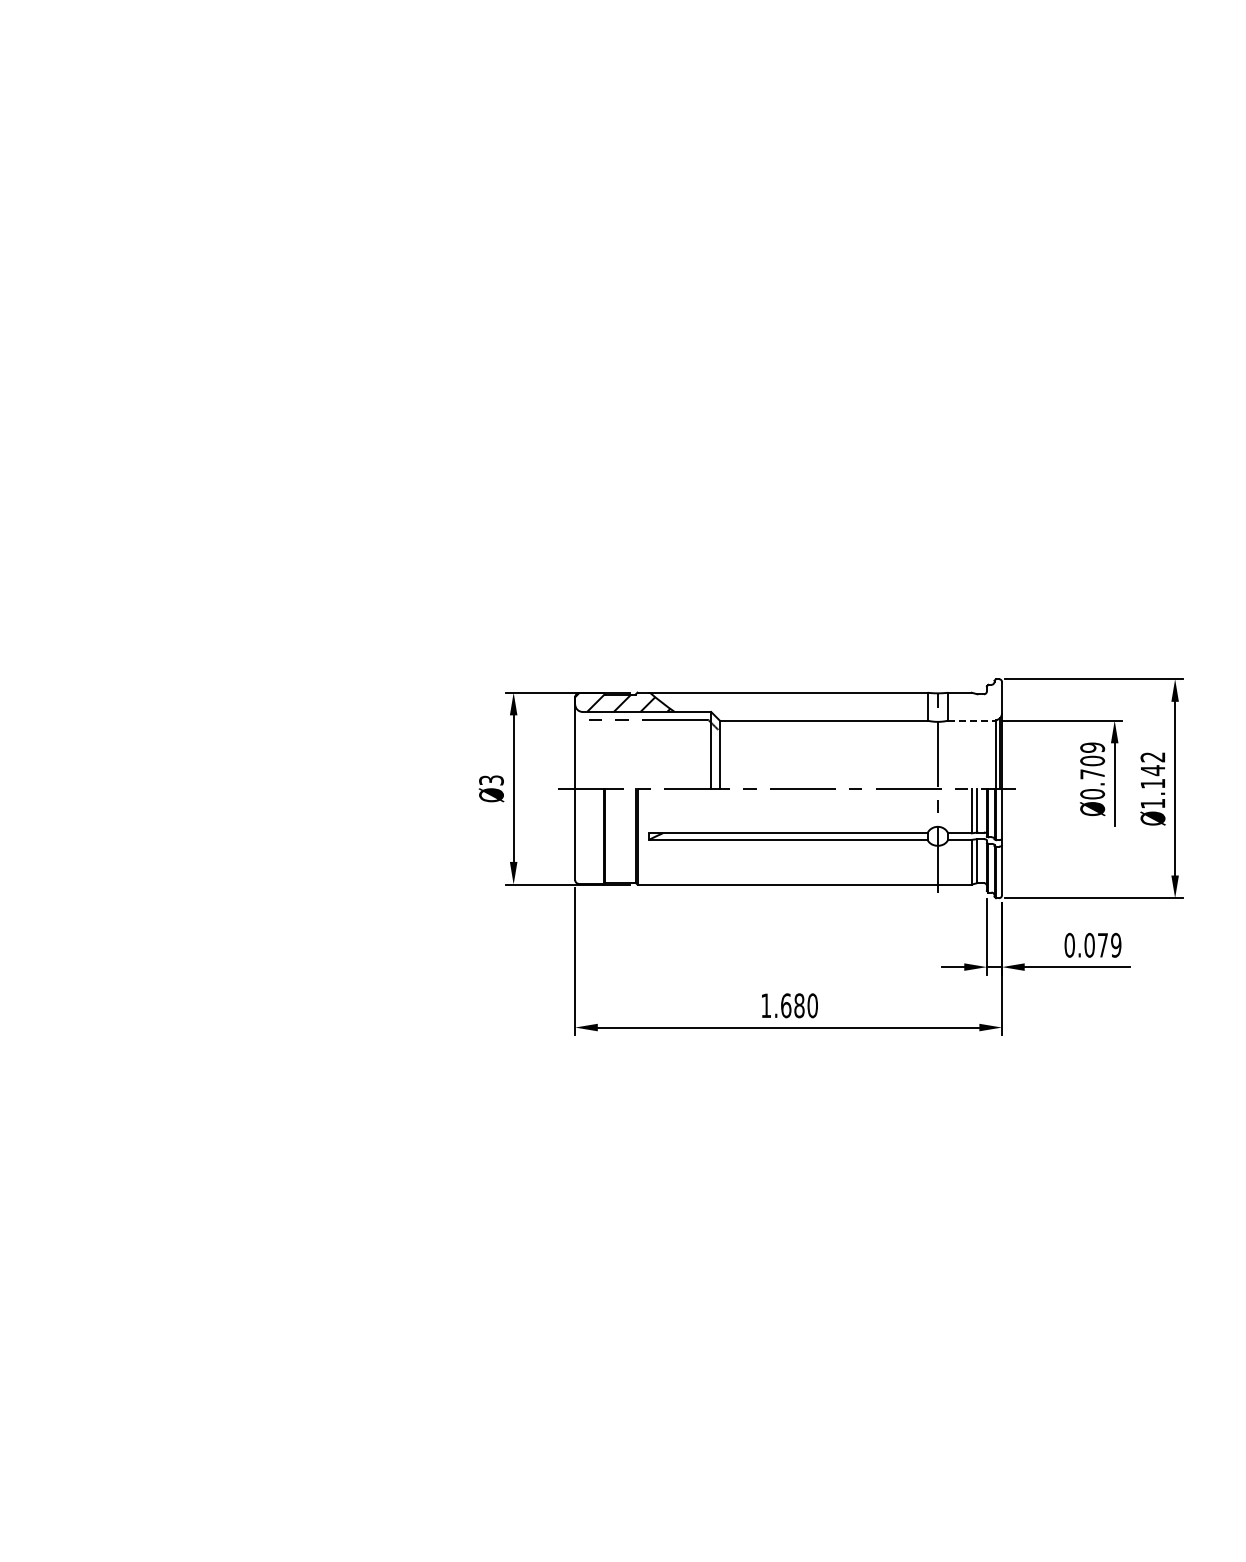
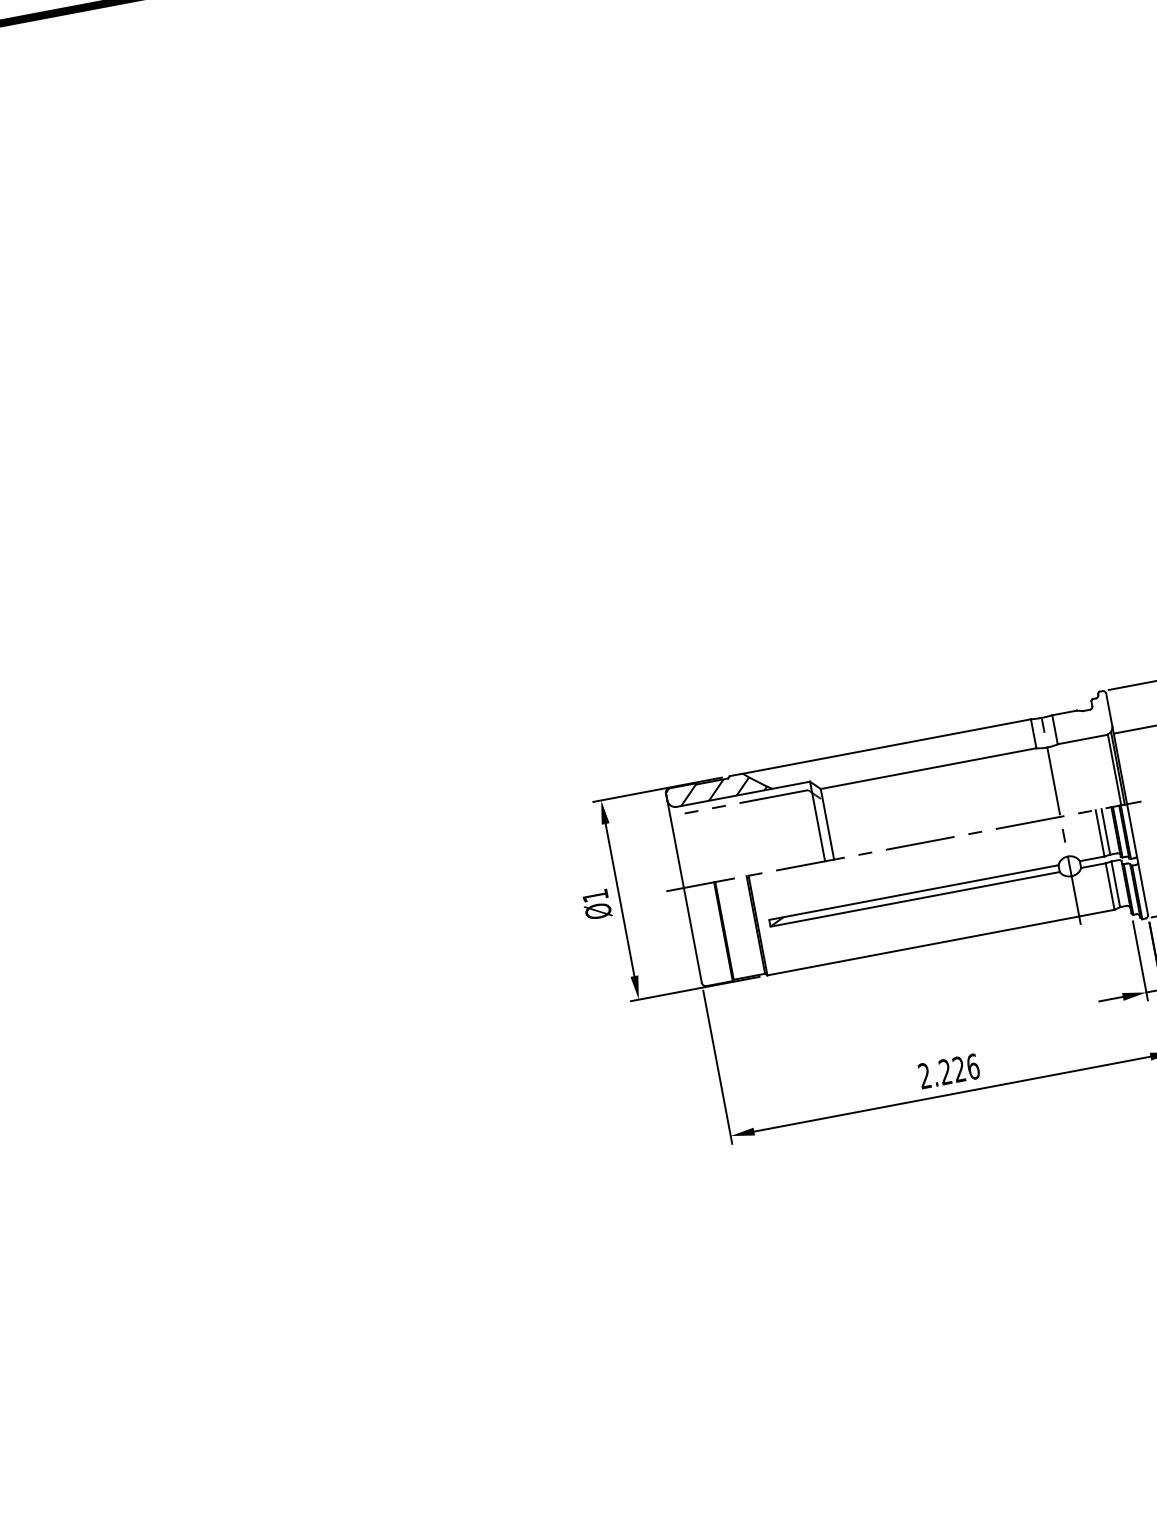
line: (971, 720) -> (1082, 739), dashed -> solid
text: (491, 780) -> (595, 895), Ø3 -> Ø1
text: (789, 1005) -> (948, 1071), 1.680 -> 2.226

